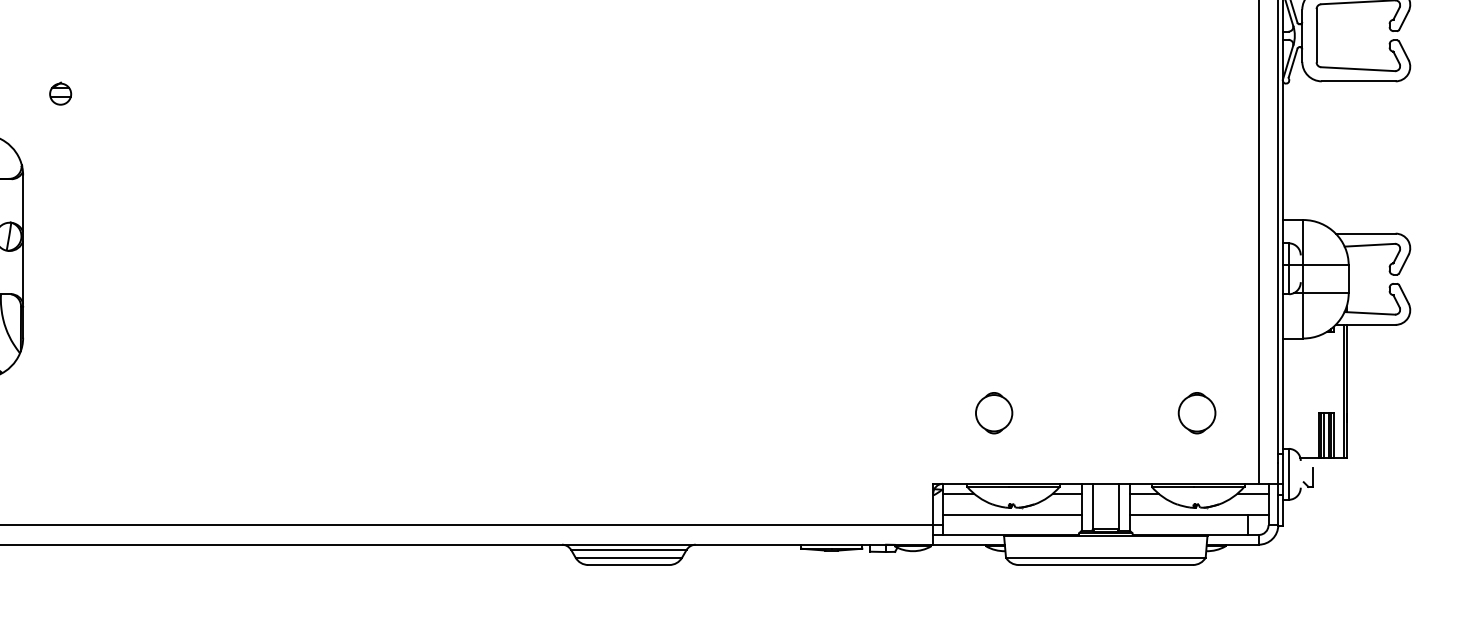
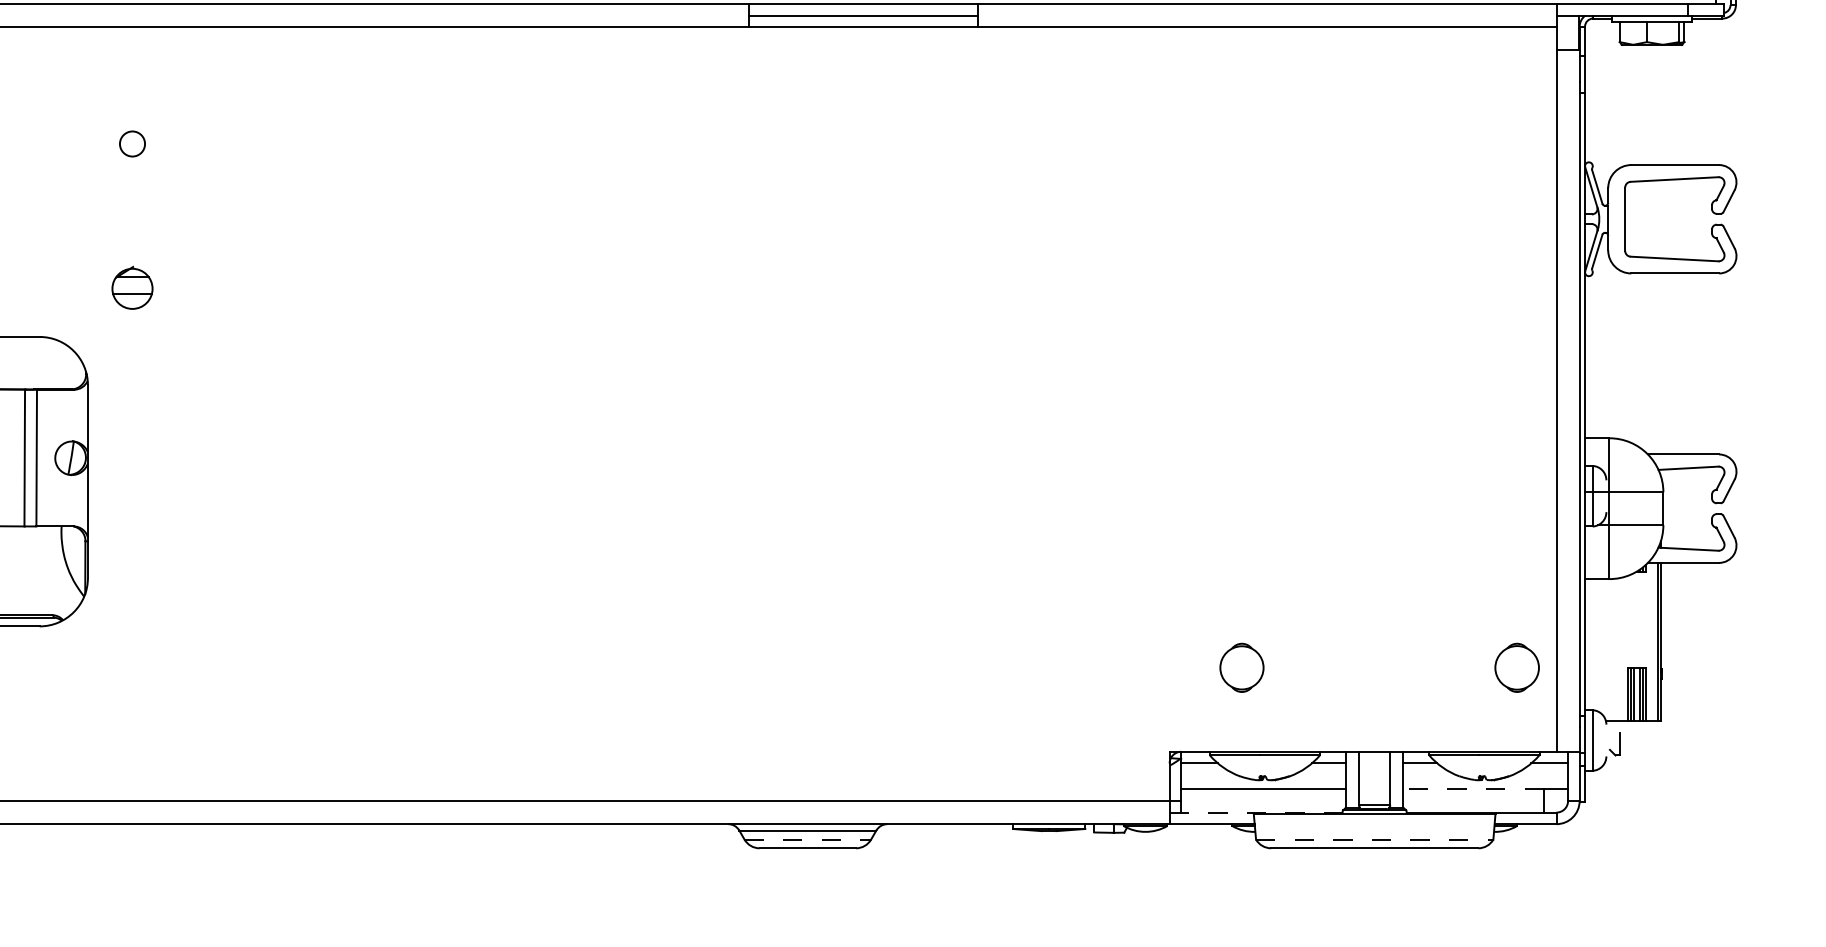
part: (60, 93) -> (132, 288), size x1.6
part: (1196, 412) -> (1516, 667), moved
line: (1188, 515) -> (1473, 789), solid -> dashed
line: (1006, 534) -> (1256, 812), solid -> dashed
line: (629, 557) -> (808, 839), solid -> dashed
line: (1105, 557) -> (1374, 839), solid -> dashed

